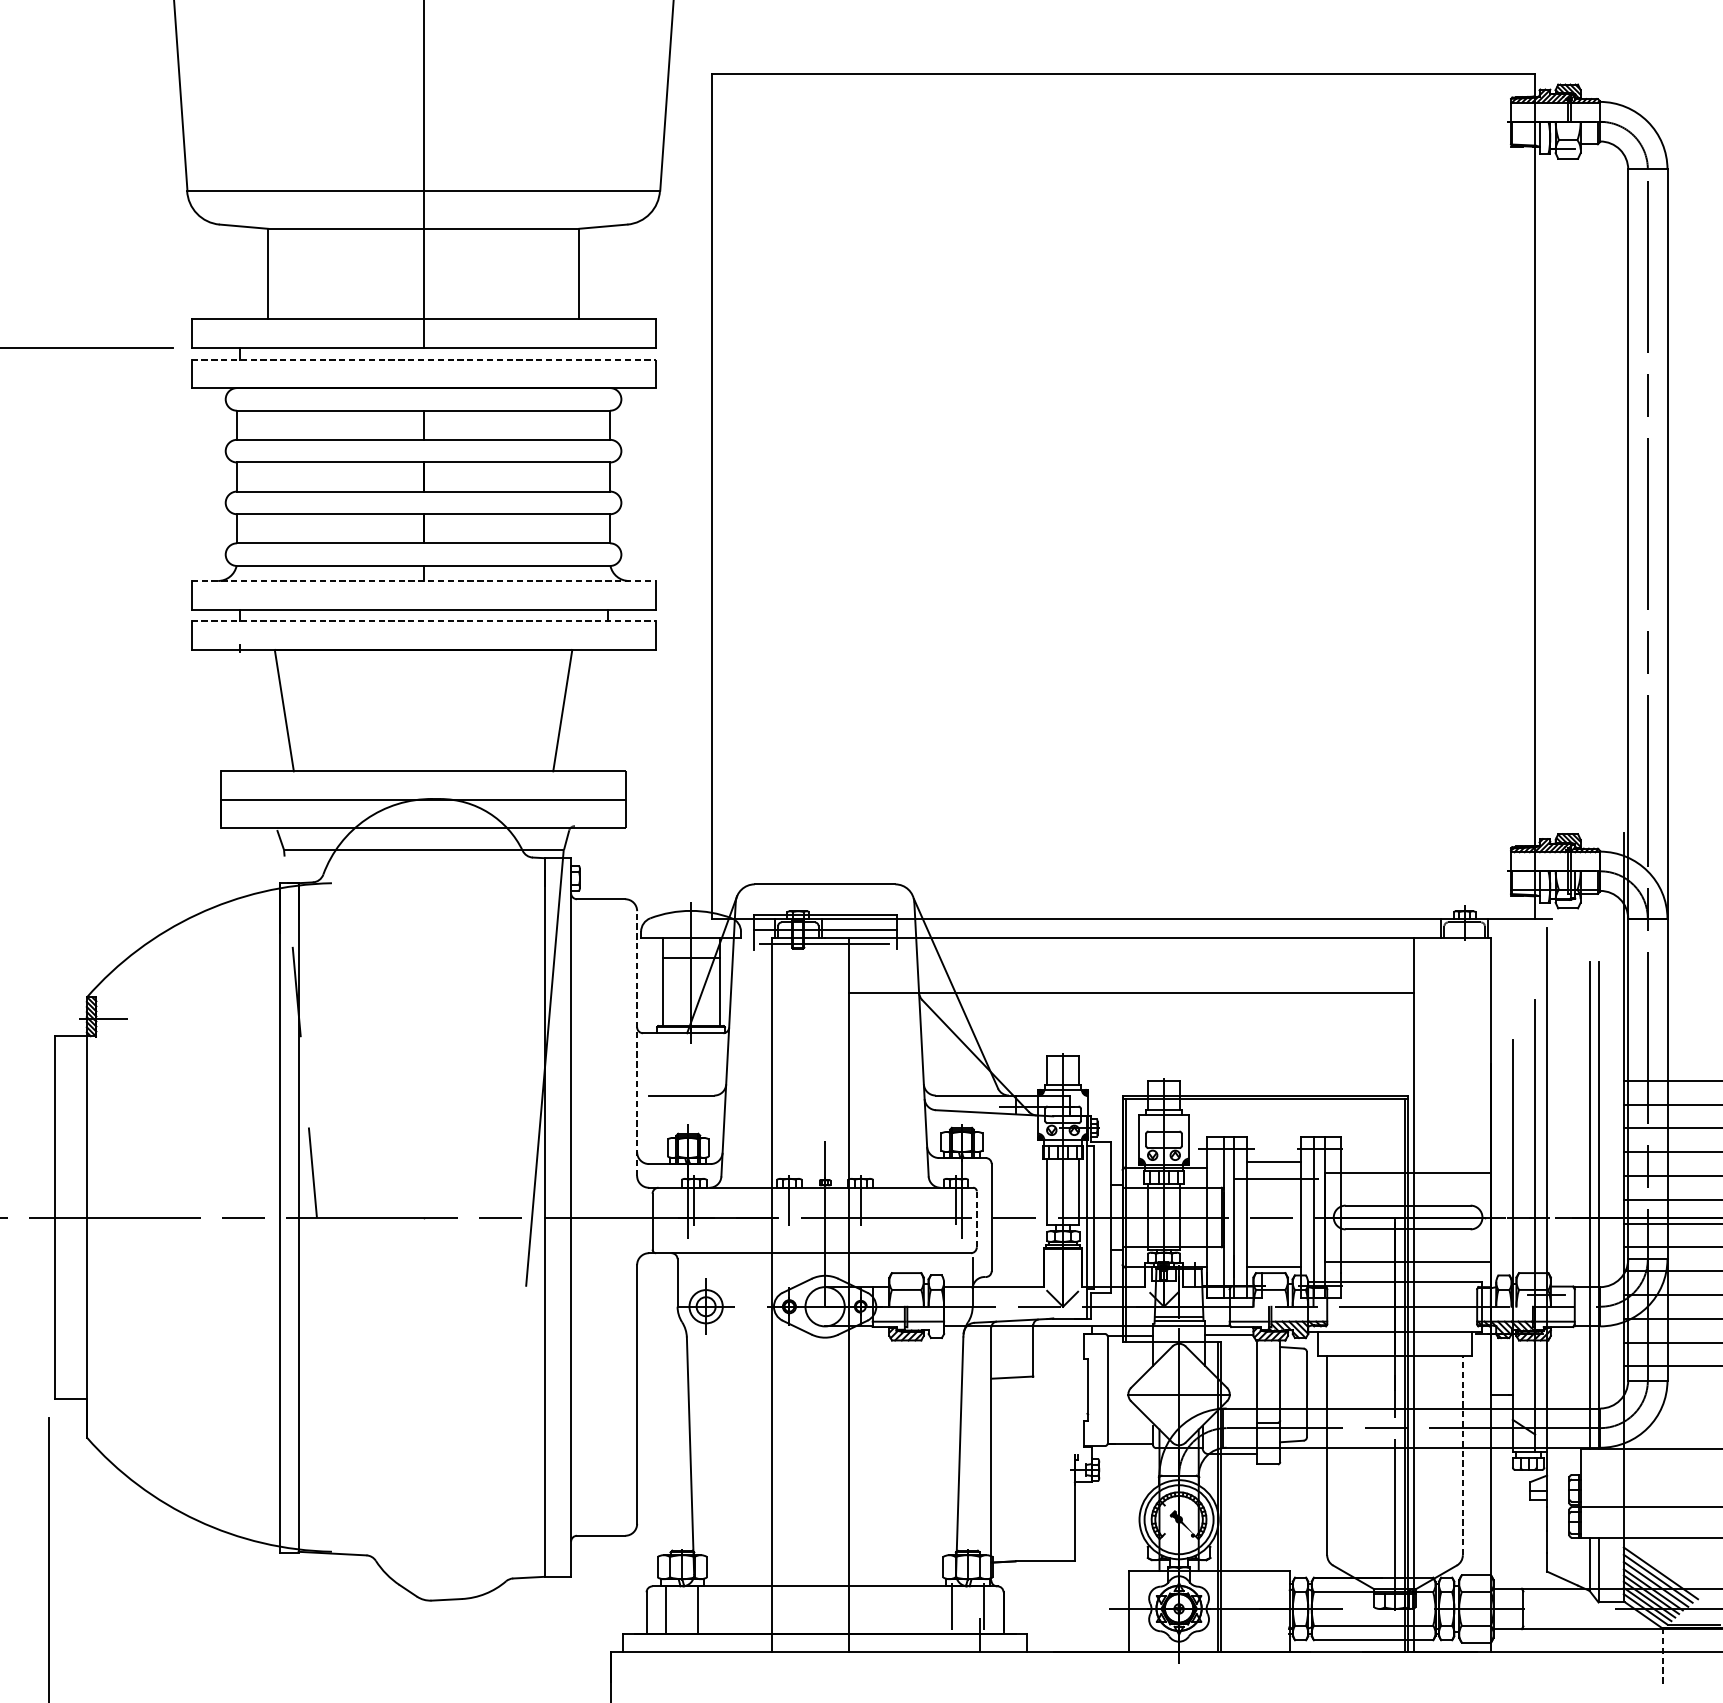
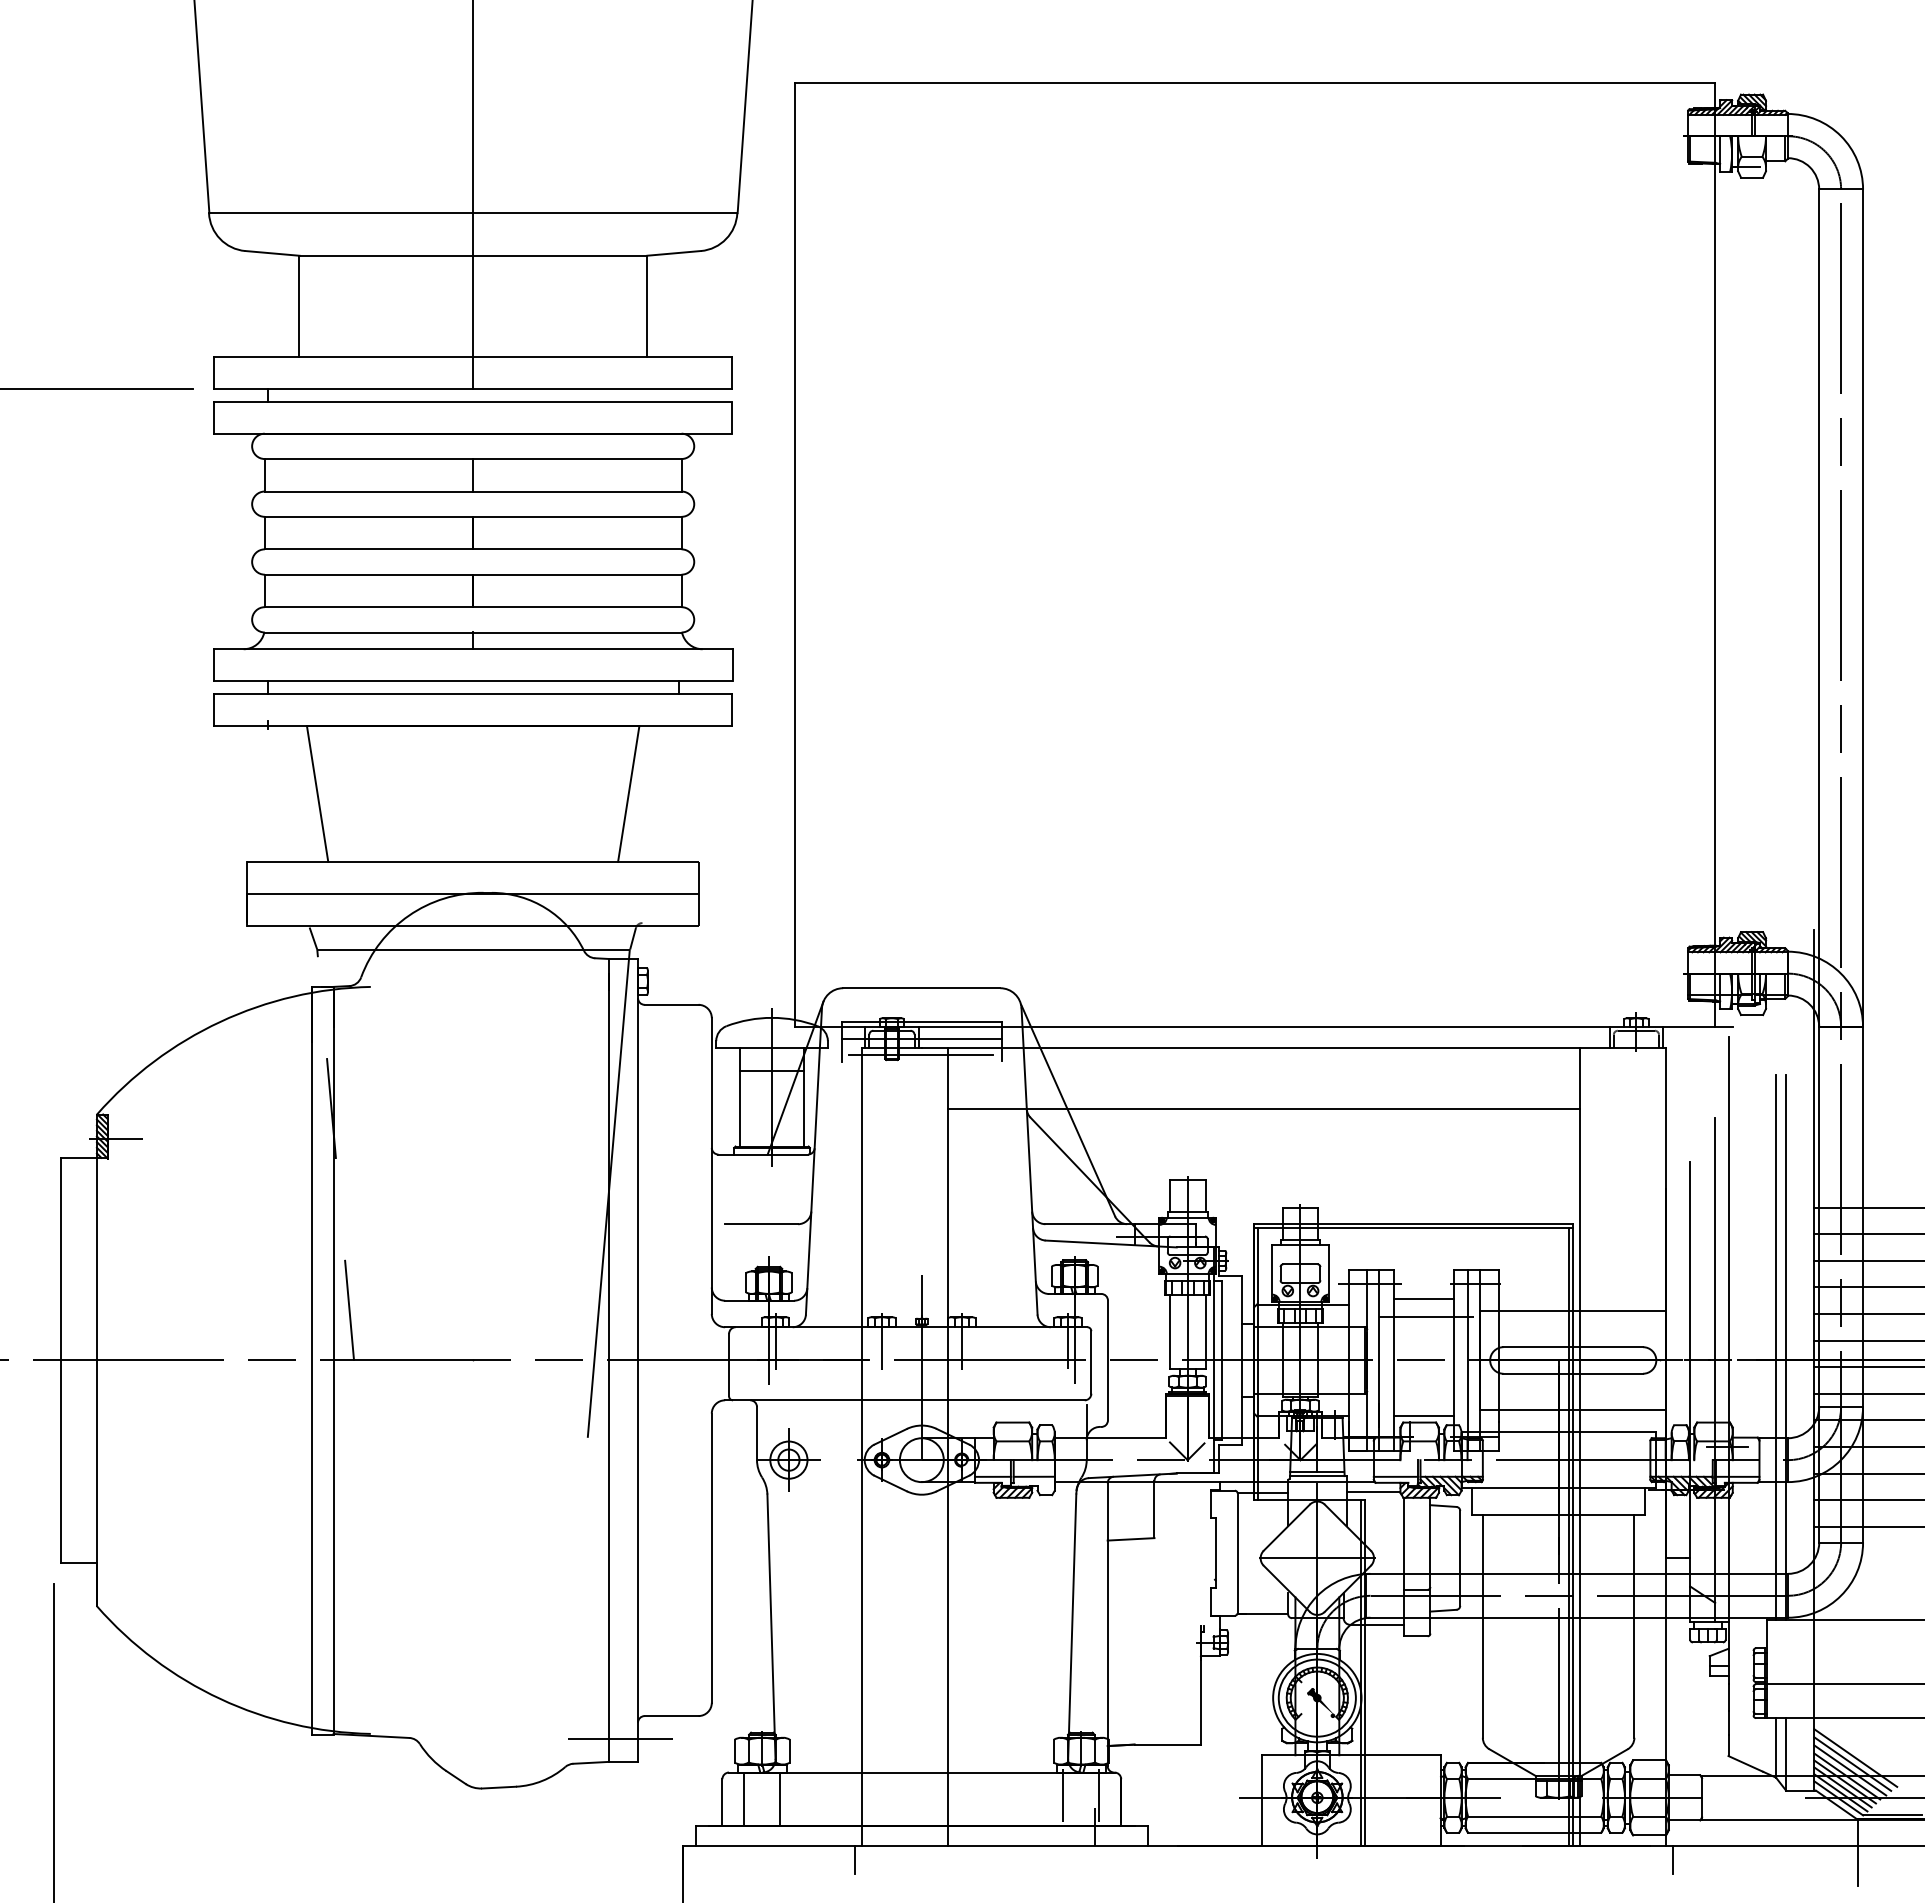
line: (423, 359) -> (473, 401), dashed -> solid
line: (423, 581) -> (473, 649), dashed -> solid
line: (423, 621) -> (473, 694), dashed -> solid
line: (636, 1043) -> (711, 1166), dashed -> solid
line: (976, 1218) -> (1091, 1361), dashed -> solid
line: (1462, 1455) -> (1634, 1626), dashed -> solid
line: (554, 1556) -> (619, 1739), added
line: (1663, 1657) -> (1858, 1852), dashed -> solid
line: (765, 1664) -> (855, 1859), added
line: (1496, 1664) -> (1672, 1859), added

